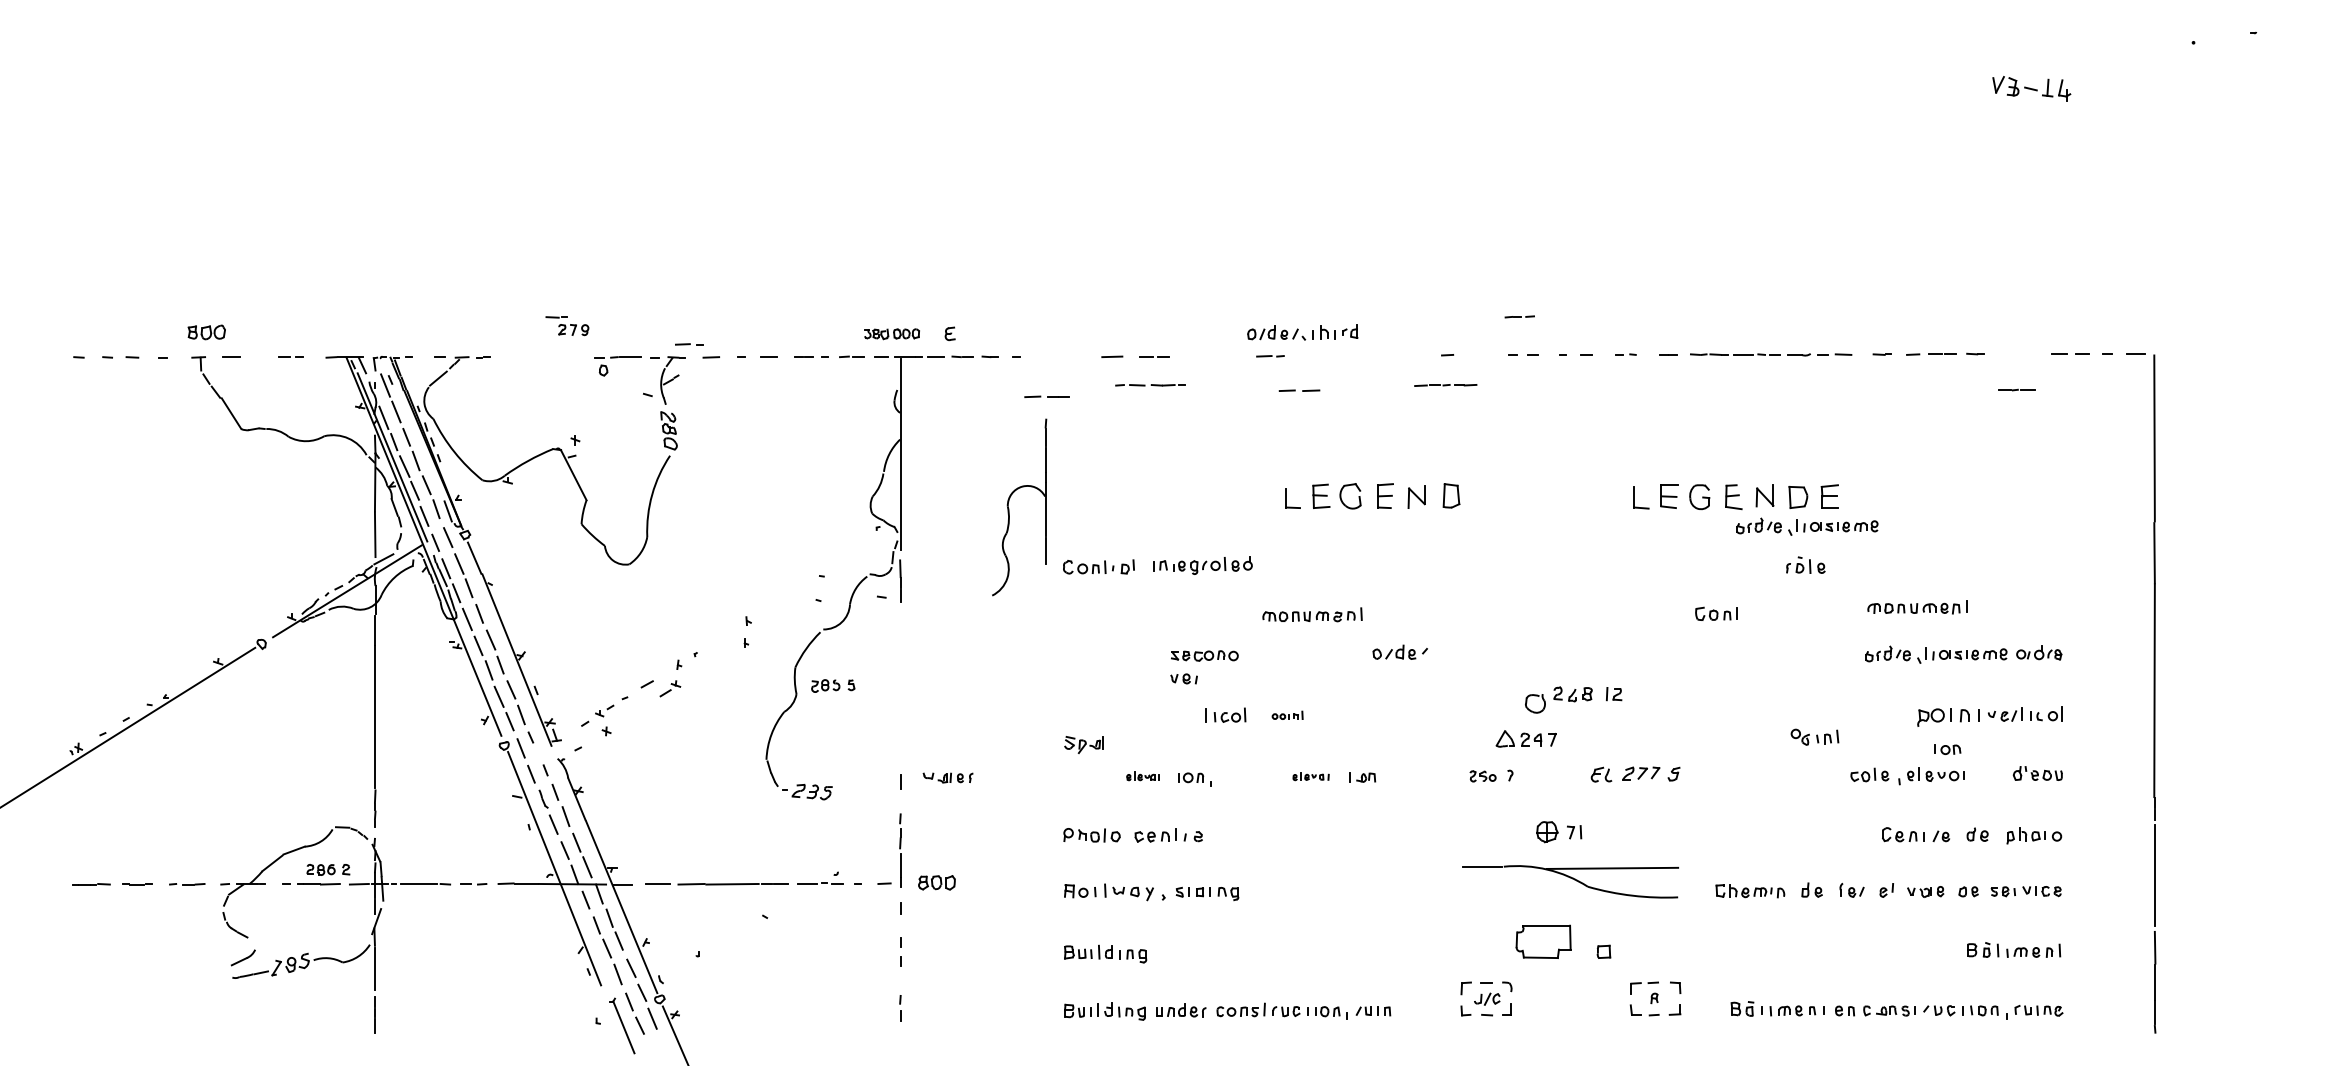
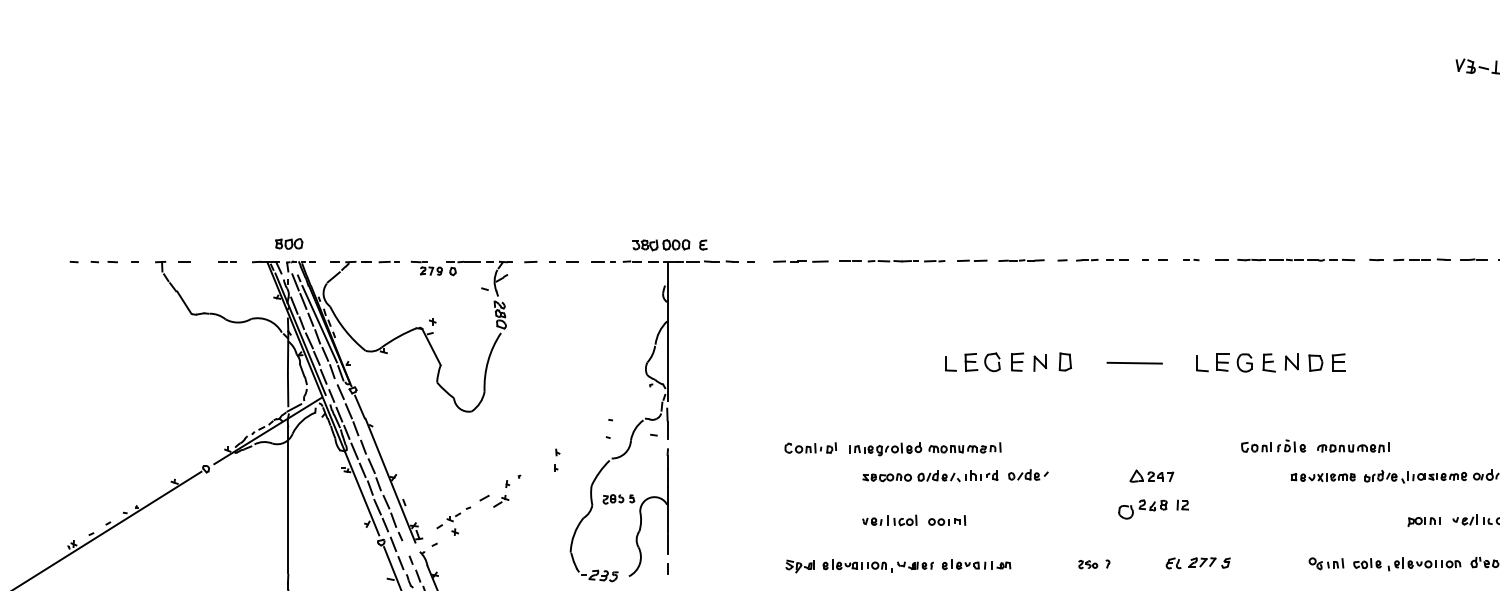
line: (1519, 316) -> (1087, 259), moved
part: (567, 326) -> (426, 268), moved
part: (206, 332) -> (289, 244), moved
part: (1302, 332) -> (957, 475), moved
part: (891, 334) -> (660, 245), size x1.43
line: (689, 344) -> (389, 262), moved
line: (1150, 385) -> (893, 261), moved
line: (1445, 385) -> (1021, 260), moved
part: (2016, 389) -> (1473, 259), moved
line: (1302, 390) -> (974, 260), moved
line: (1047, 396) -> (790, 261), moved
line: (418, 443) -> (319, 324), added
line: (1547, 497) -> (1134, 363), added
part: (1009, 508) -> (641, 513), moved
part: (1807, 526) -> (1322, 384), removed
part: (1805, 564) -> (1291, 445), moved
part: (1202, 565) -> (885, 449), moved
part: (1098, 566) -> (810, 447), moved
part: (1917, 607) -> (1353, 447), moved
part: (1808, 655) -> (1323, 477), added
part: (1183, 678) -> (871, 521), moved
part: (1287, 715) -> (946, 520), size x1.67
part: (1947, 717) -> (1423, 522), size x0.71
part: (1814, 736) -> (1326, 563), moved
part: (1525, 738) -> (1151, 475), moved
part: (1083, 744) -> (799, 566), moved
part: (1947, 749) -> (1451, 563), moved
part: (1142, 776) -> (842, 564), size x1.67
part: (1310, 776) -> (963, 564), size x1.67
part: (947, 777) -> (915, 565), moved

